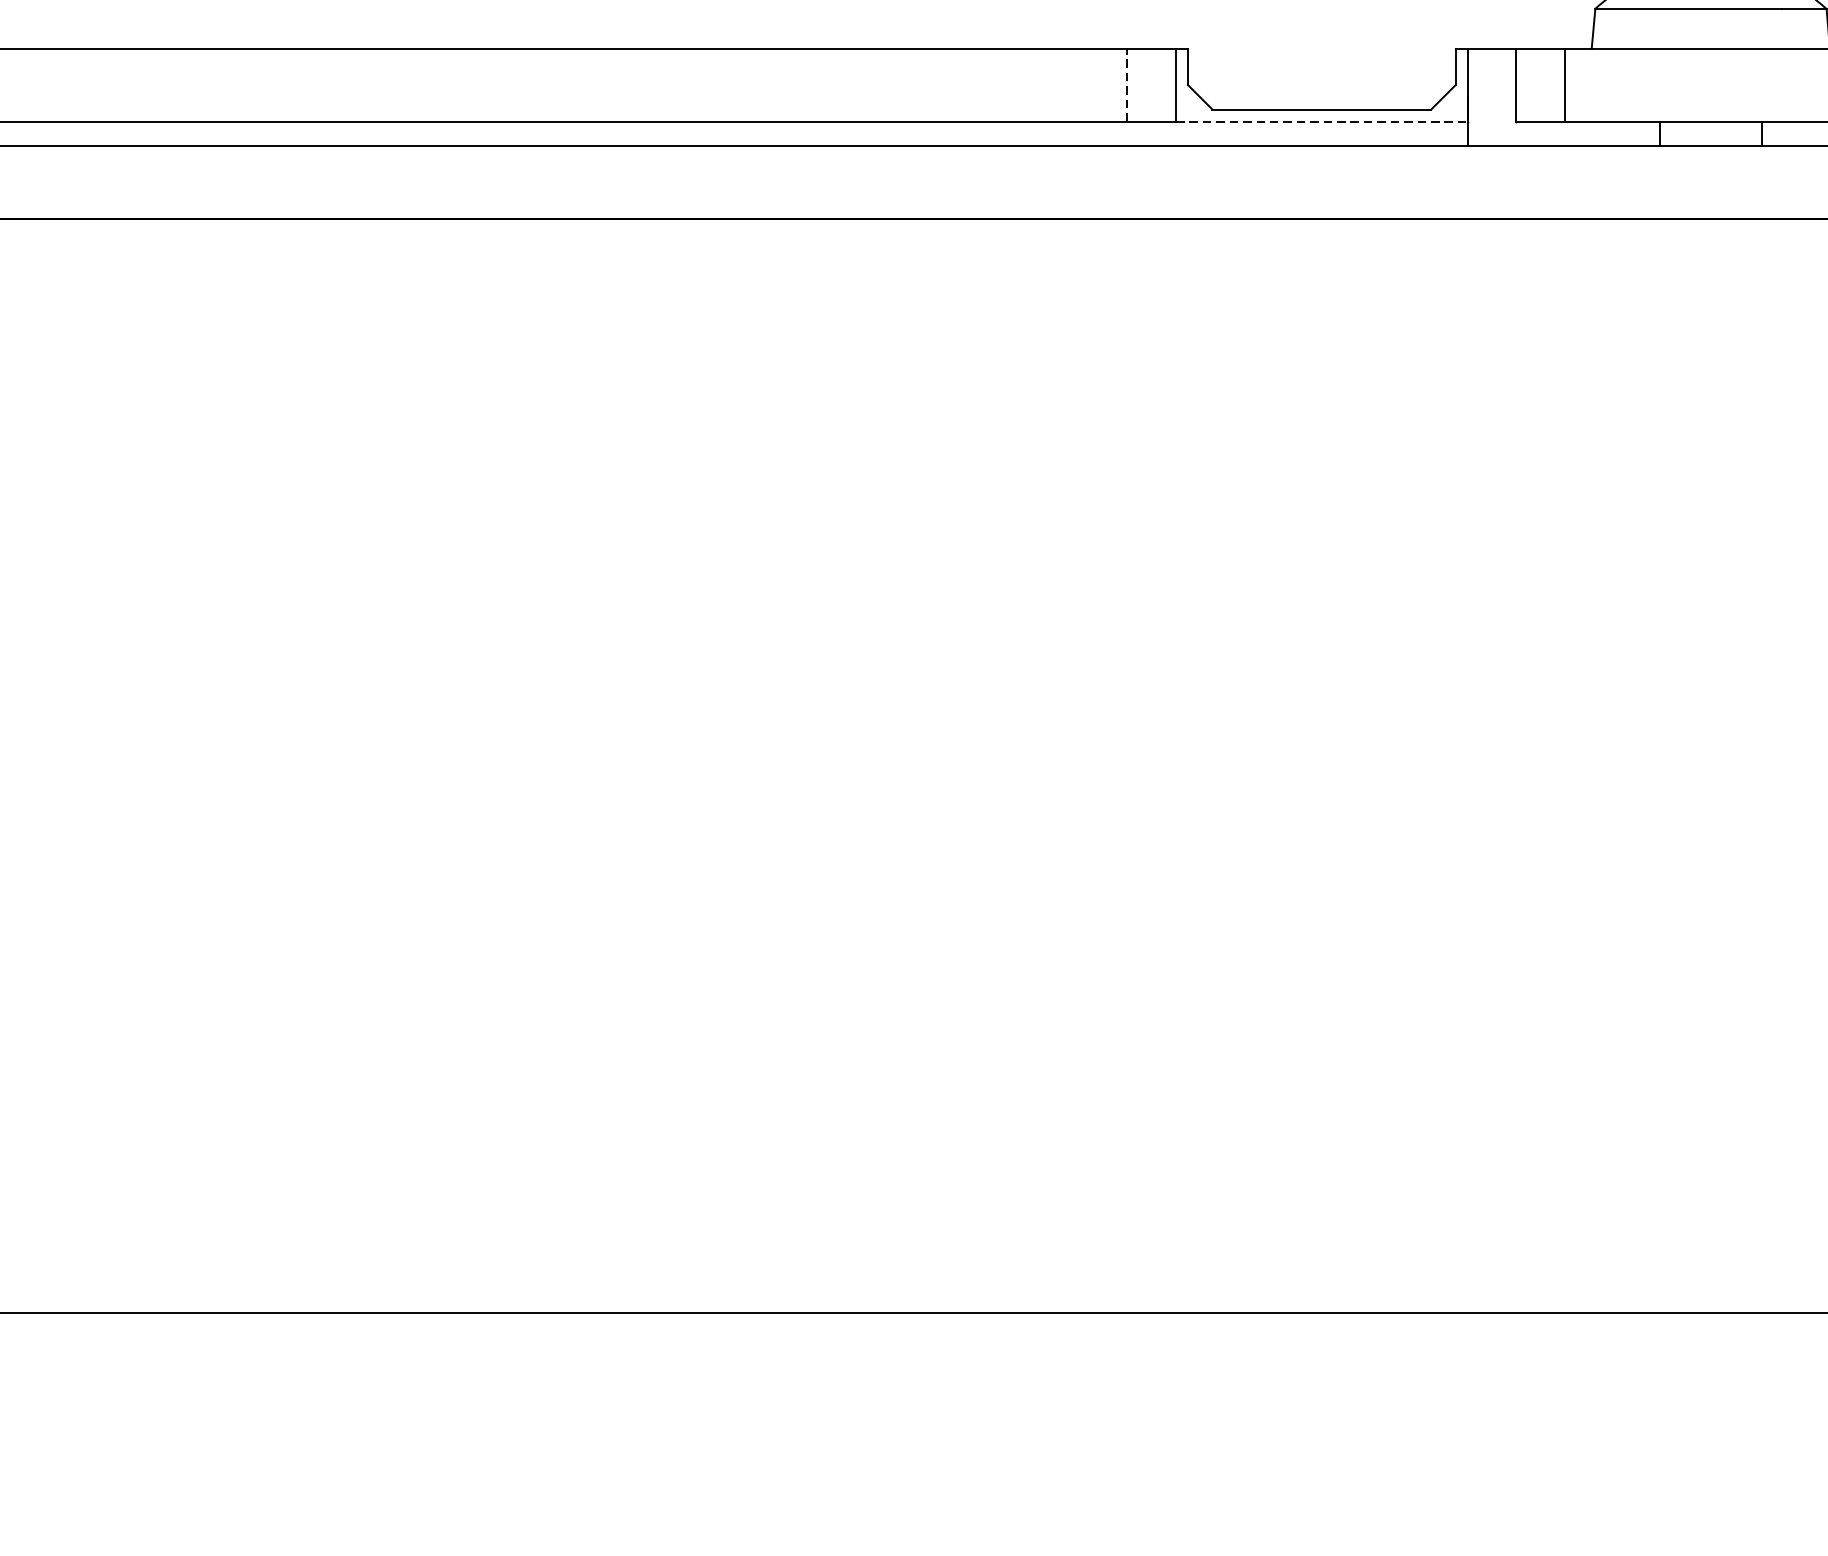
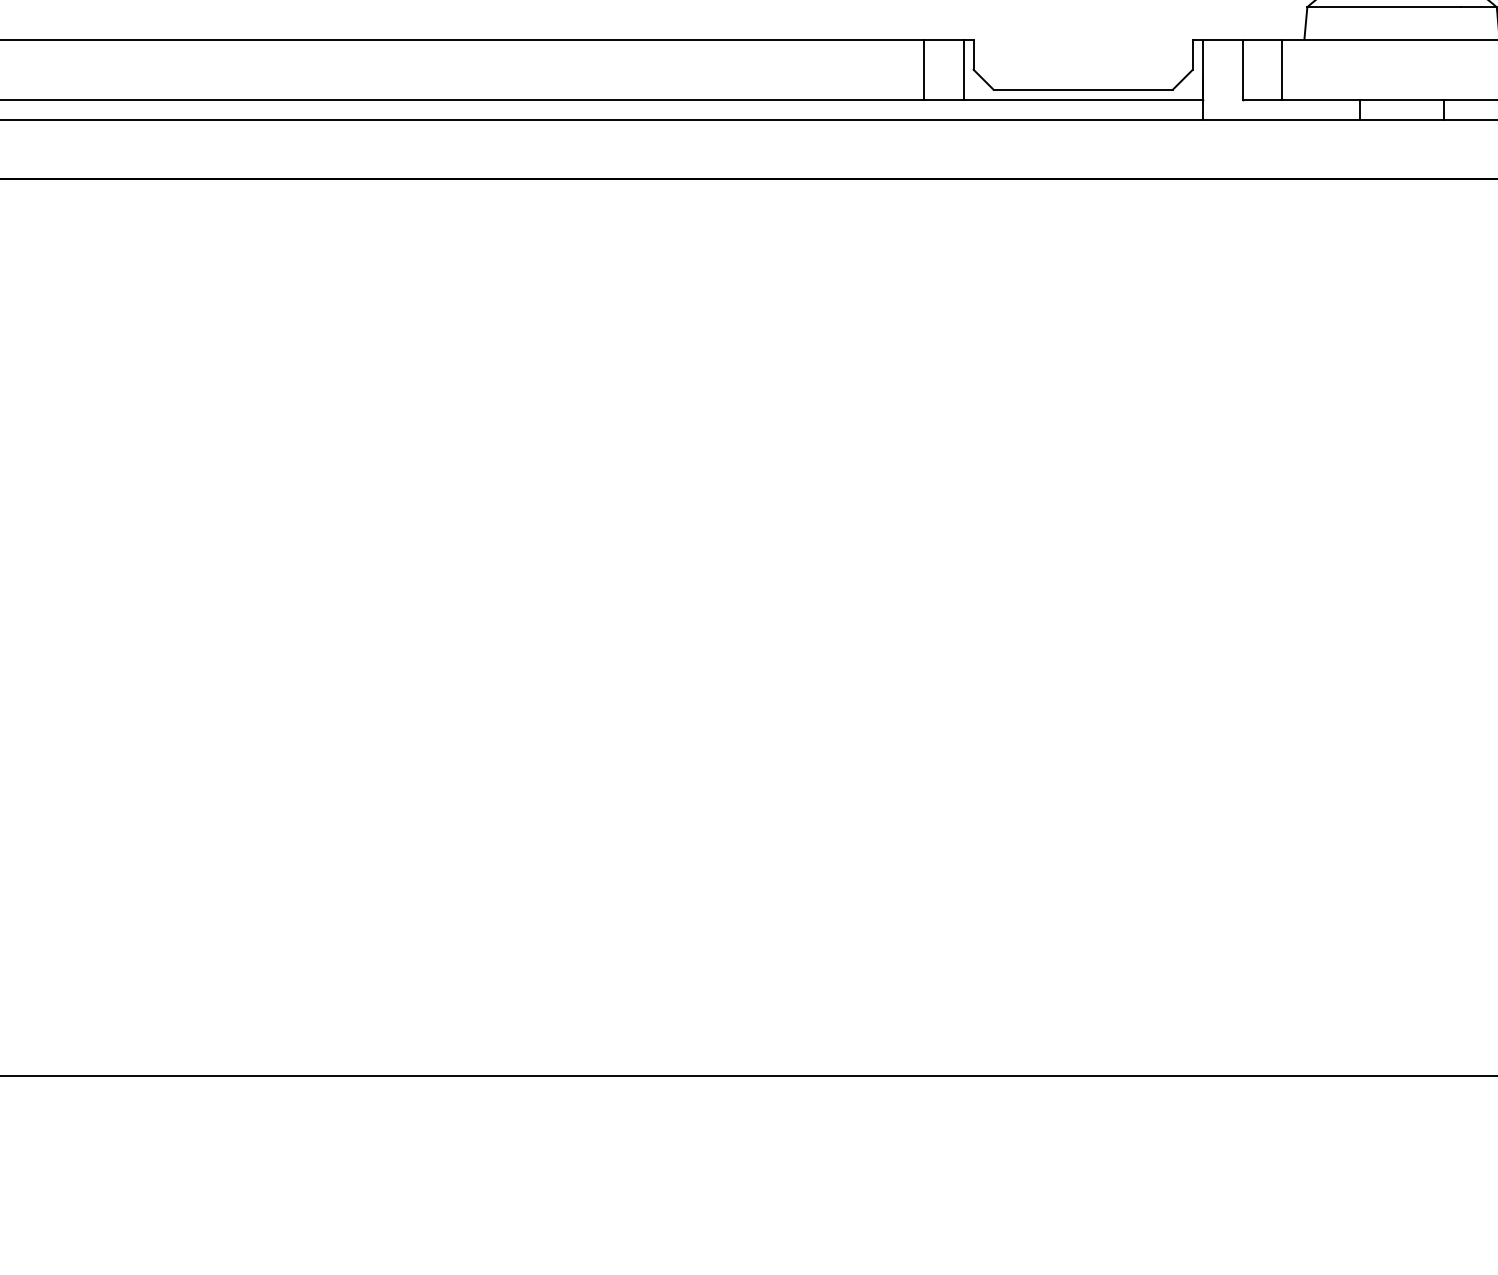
line: (1126, 84) -> (923, 69), dashed -> solid
line: (1322, 121) -> (1083, 99), dashed -> solid

